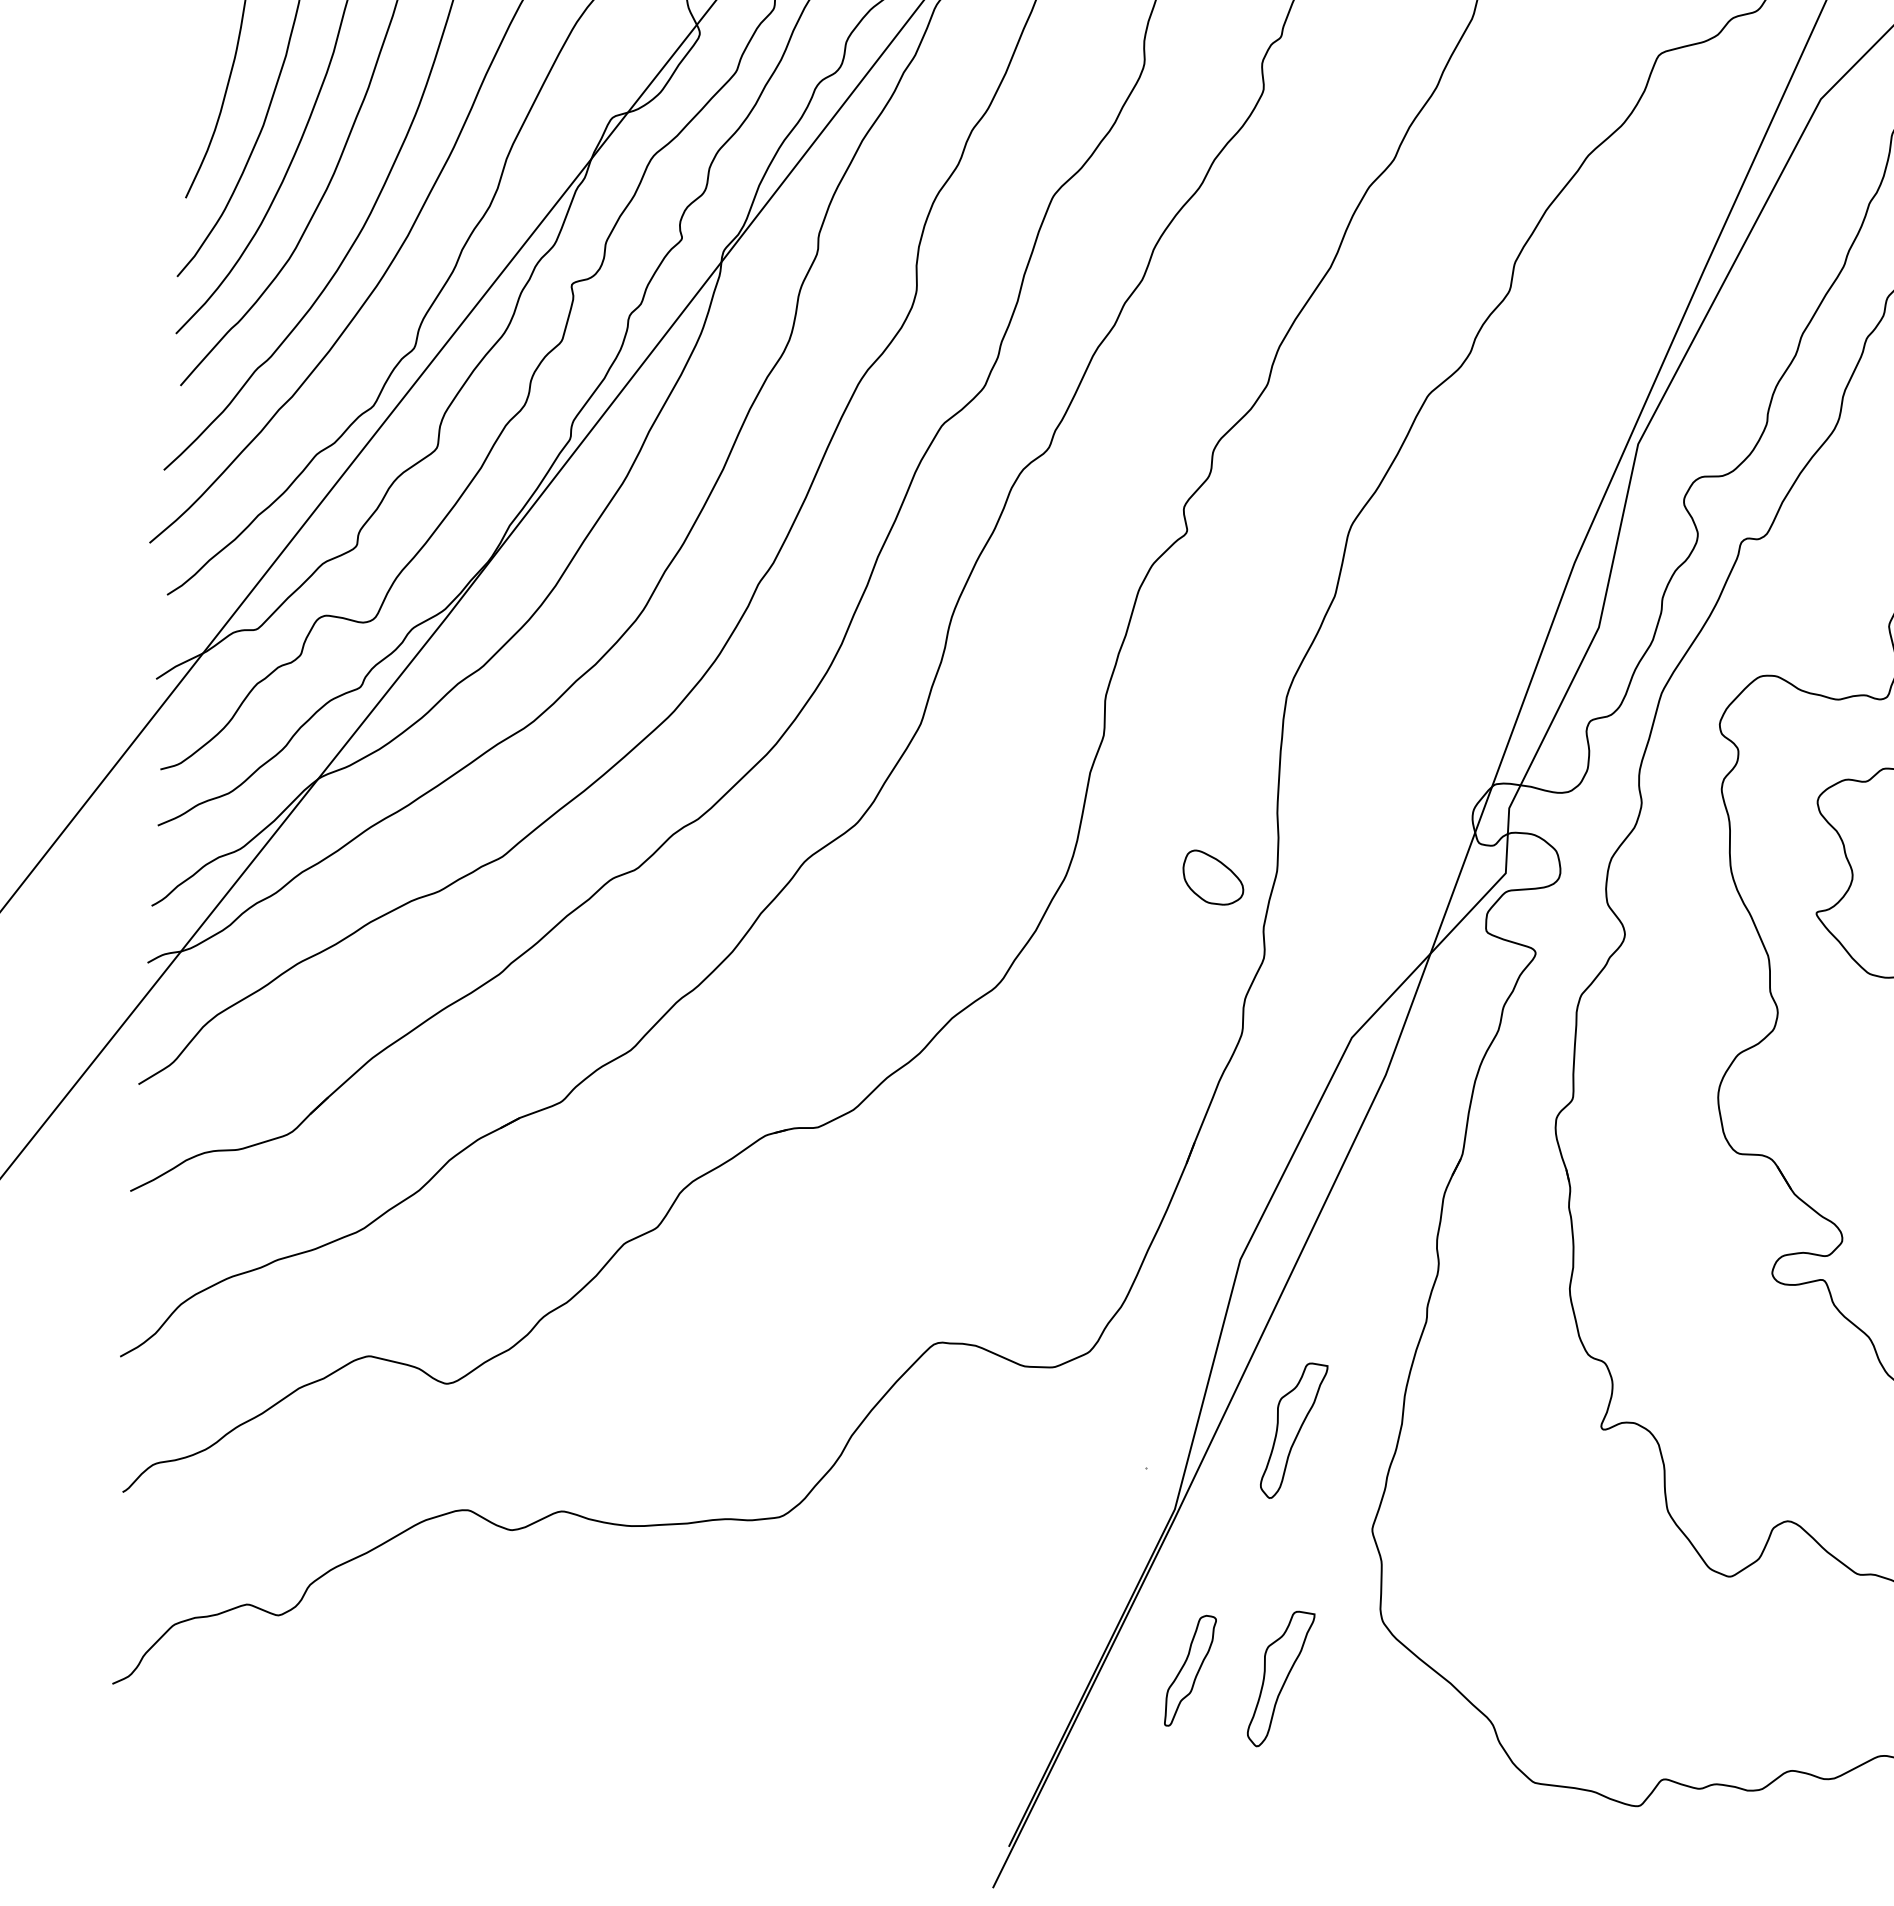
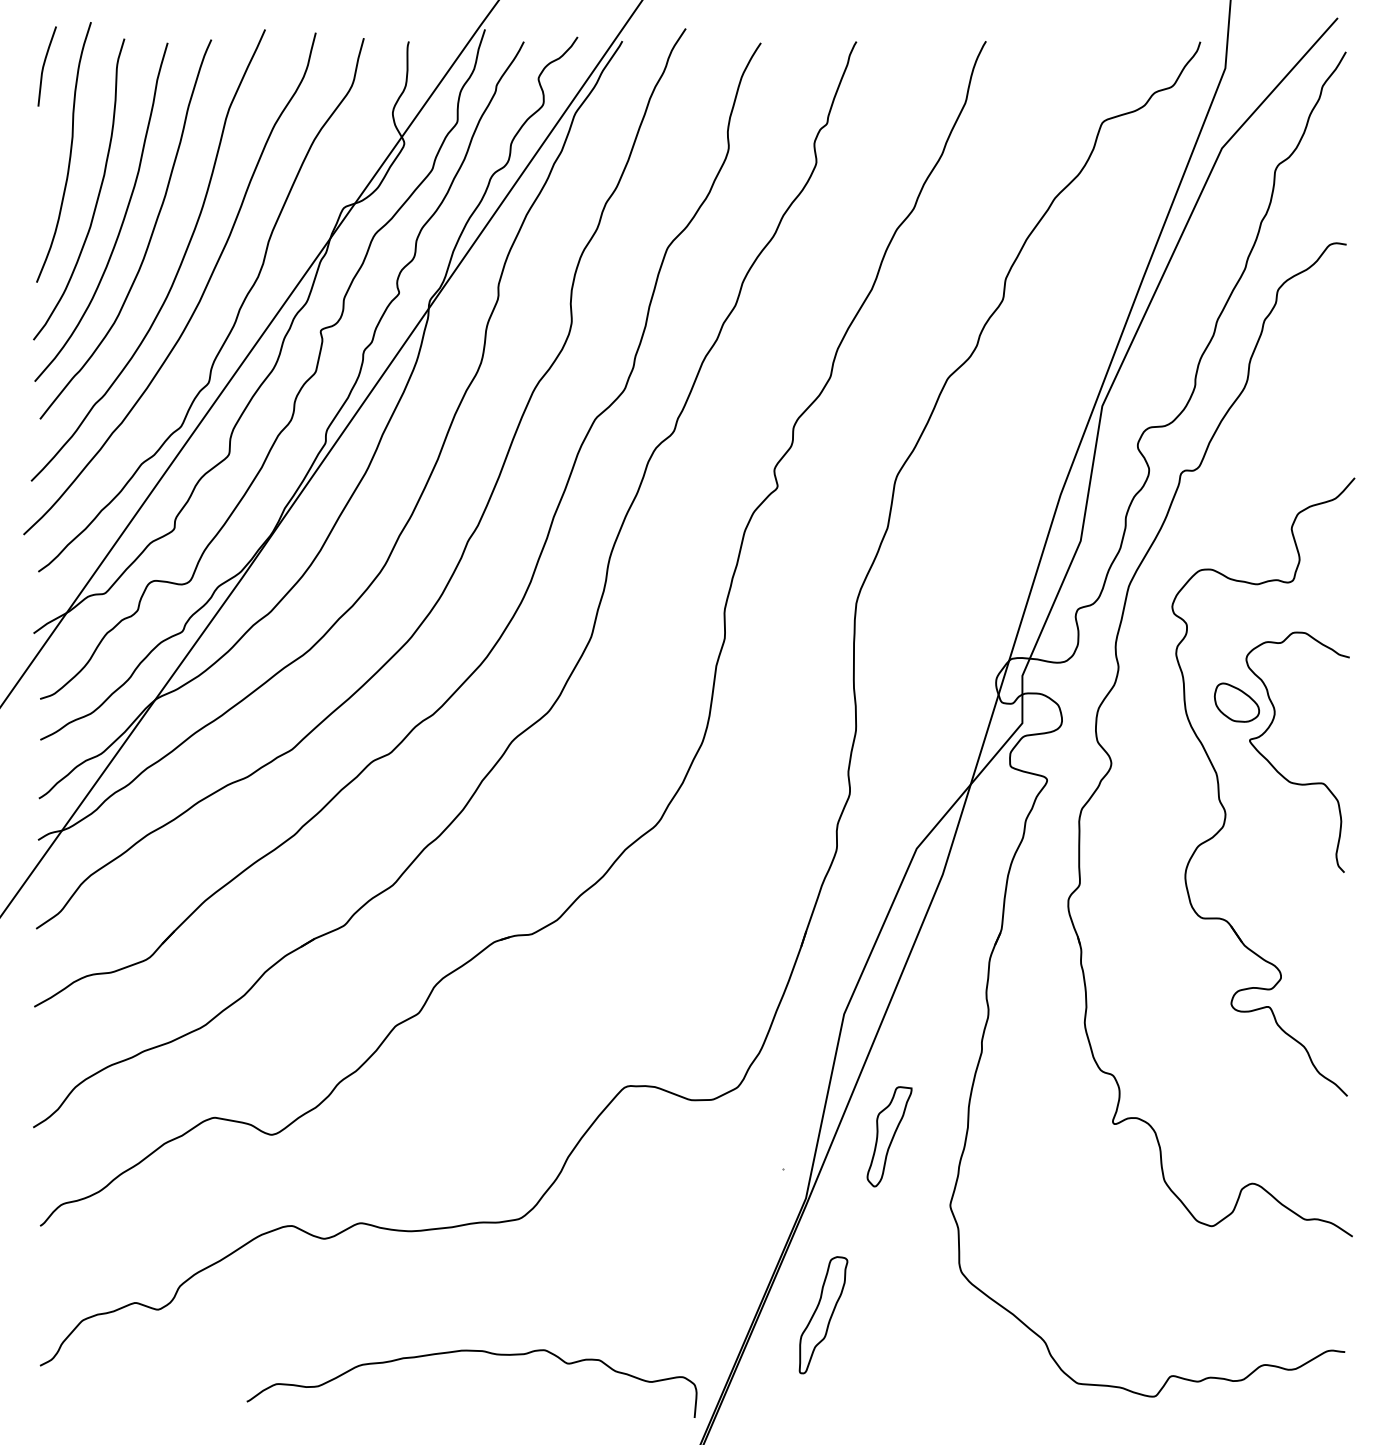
part: (1212, 877) -> (1236, 702), moved
part: (1190, 1671) -> (823, 1315), size x1.43
part: (1280, 1678) -> (889, 1317), removed
curve: (705, 1695) -> (471, 1351), added

